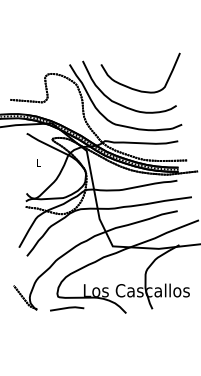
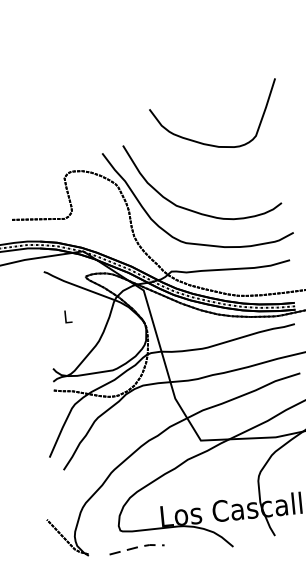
curve: (135, 88) -> (208, 142), moved
line: (69, 307) -> (140, 546), solid -> dashed

